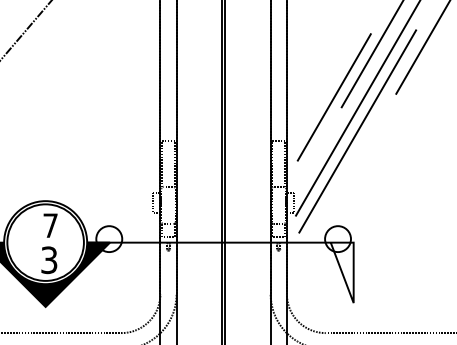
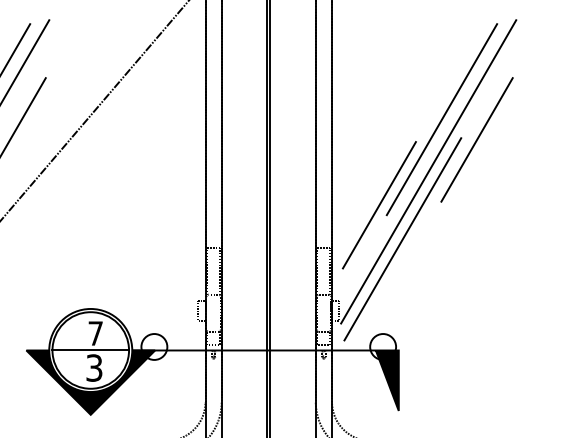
line: (45, 242) -> (90, 350), added
fill: (341, 272) -> (386, 380), added

